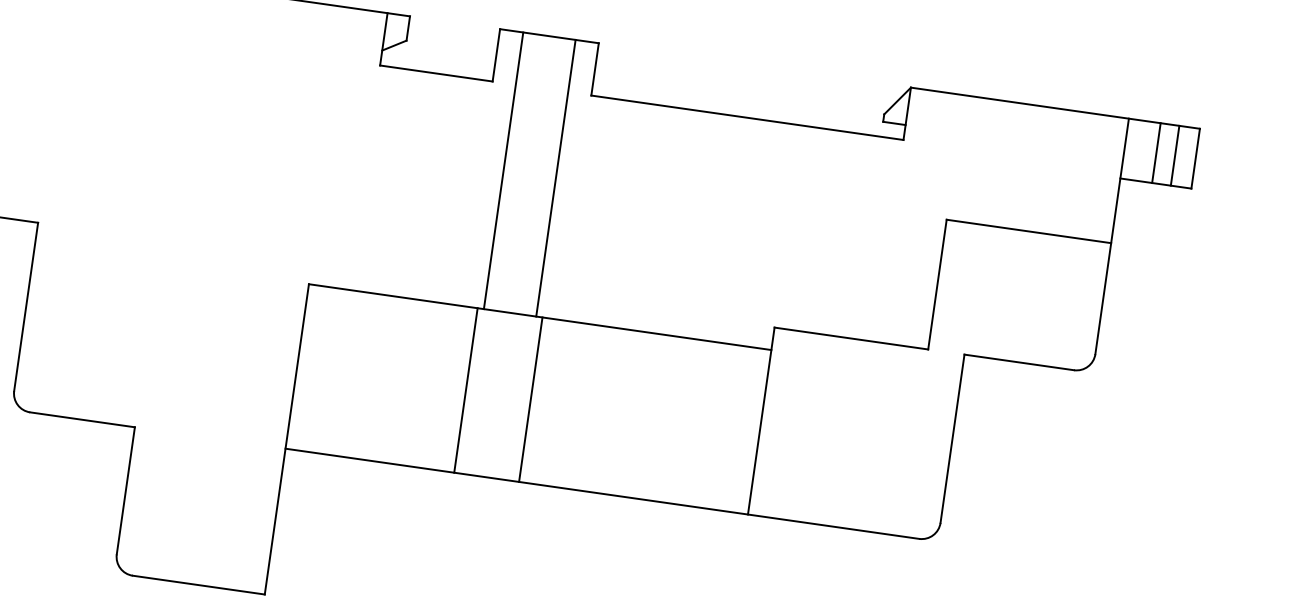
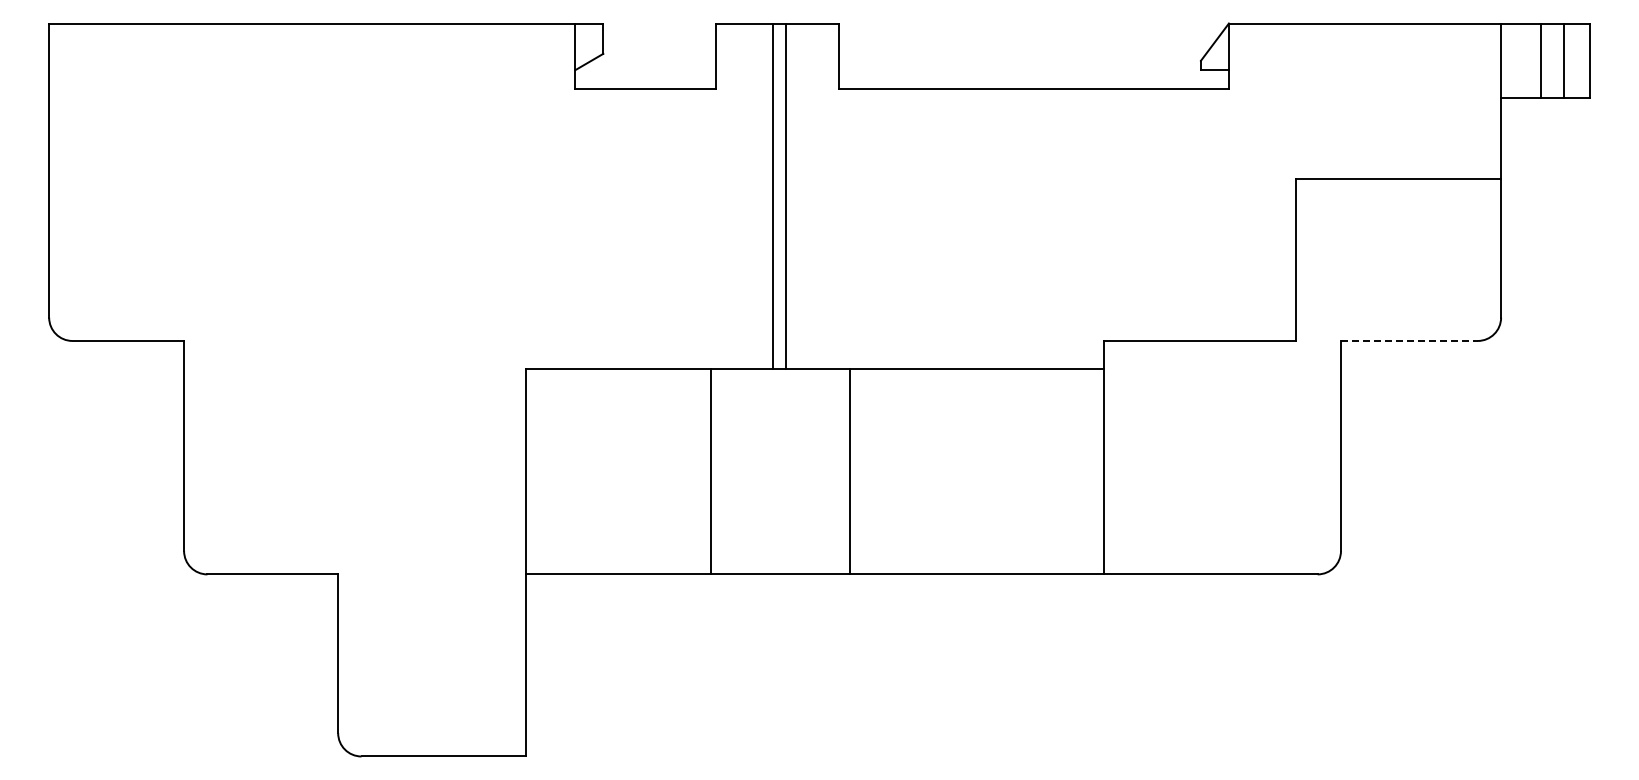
line: (503, 170) -> (772, 195), moved
line: (556, 177) -> (786, 195), moved
line: (1019, 362) -> (1409, 340), solid -> dashed
line: (465, 390) -> (710, 471), moved
line: (530, 399) -> (849, 471), moved

